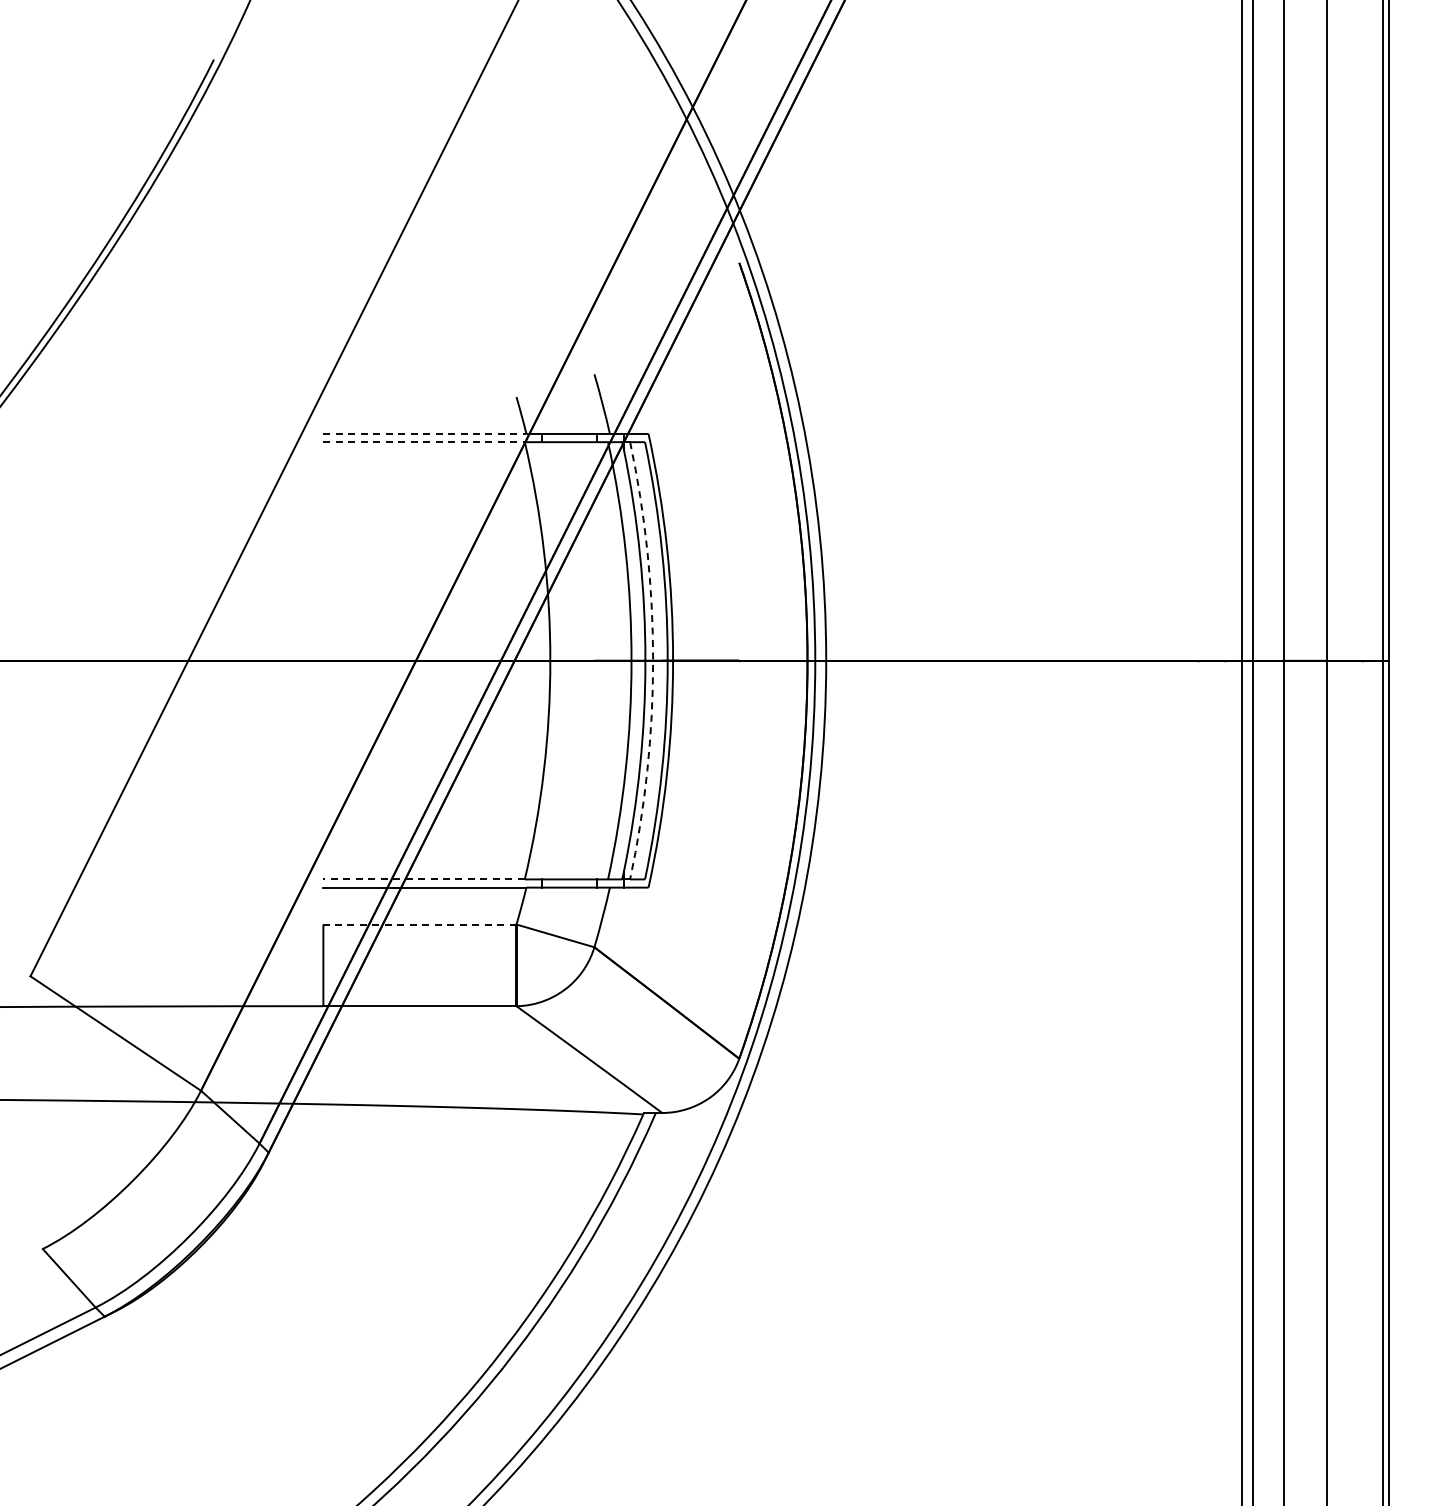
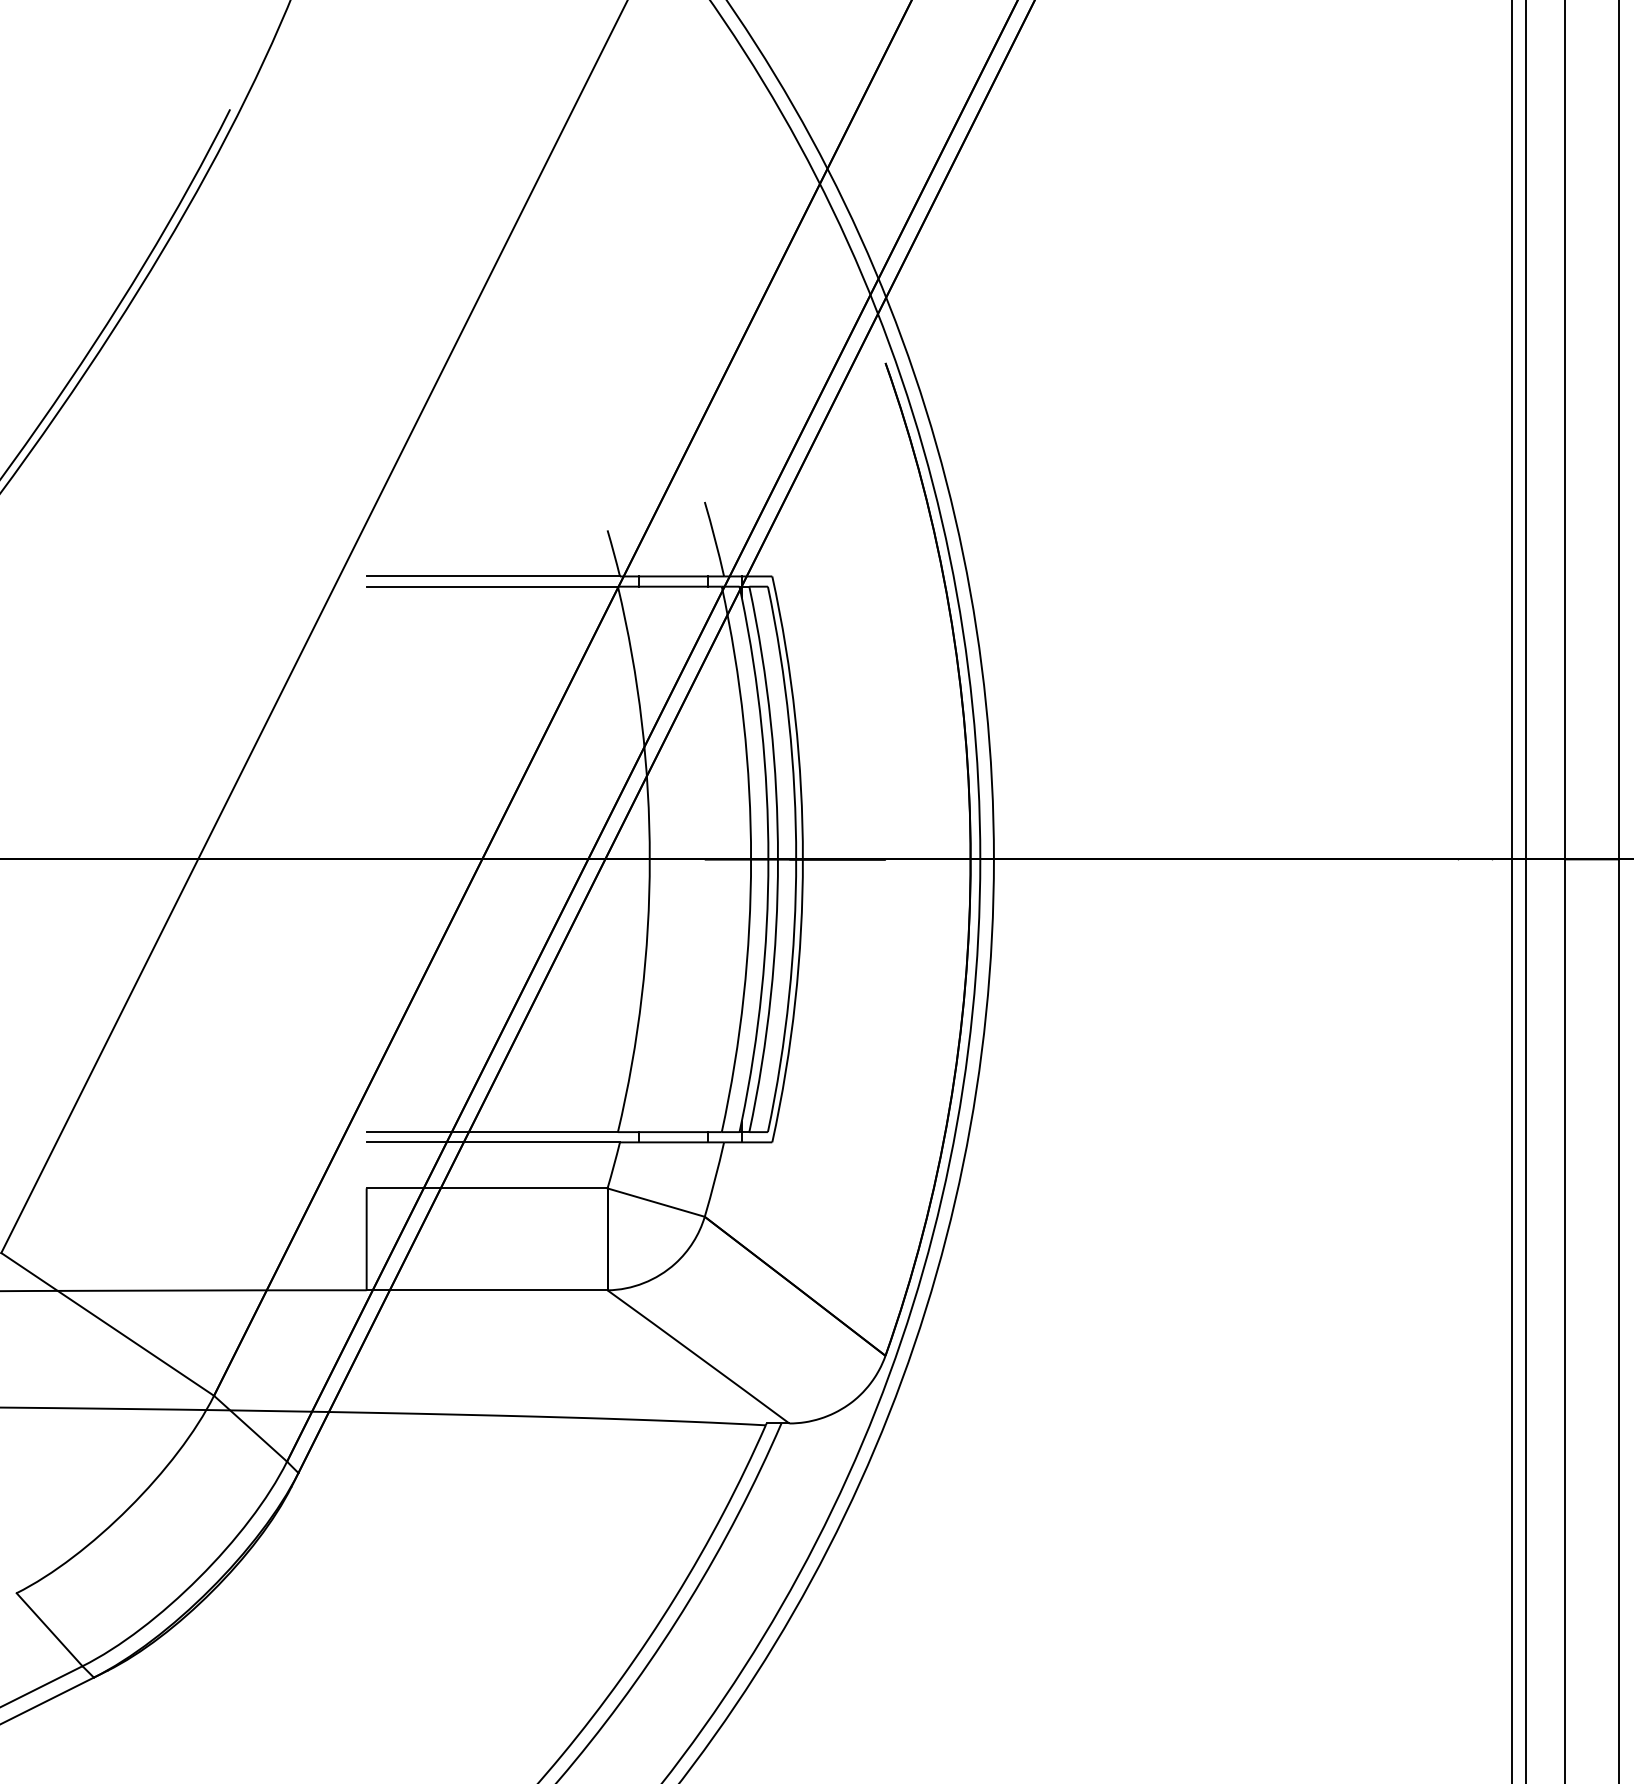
line: (424, 433) -> (492, 575), dashed -> solid
line: (424, 442) -> (492, 587), dashed -> solid
arc: (653, 660) -> (778, 859), dashed -> solid
line: (424, 879) -> (492, 1132), dashed -> solid
line: (419, 924) -> (486, 1188), dashed -> solid

